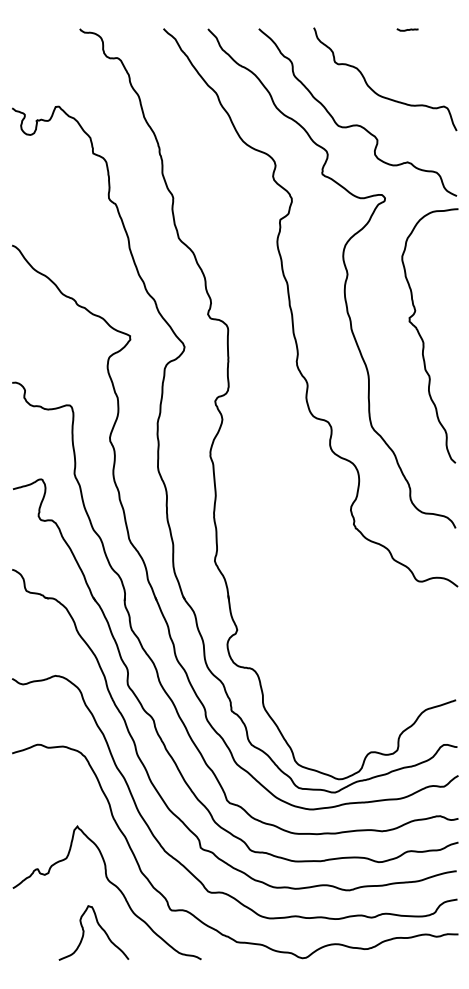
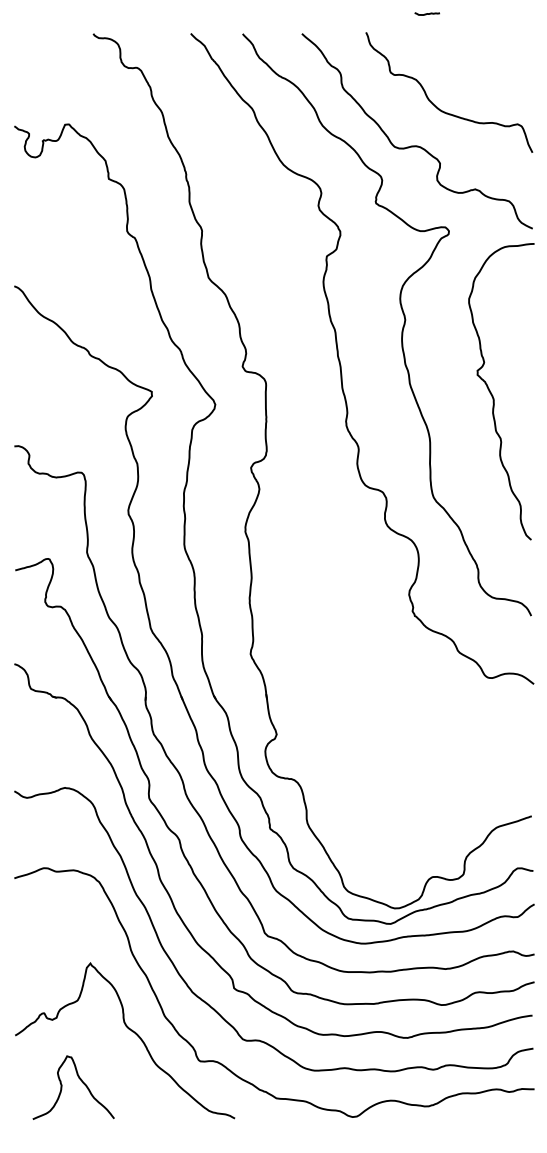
curve: (406, 29) -> (426, 13), moved
curve: (101, 929) -> (82, 1083), moved

